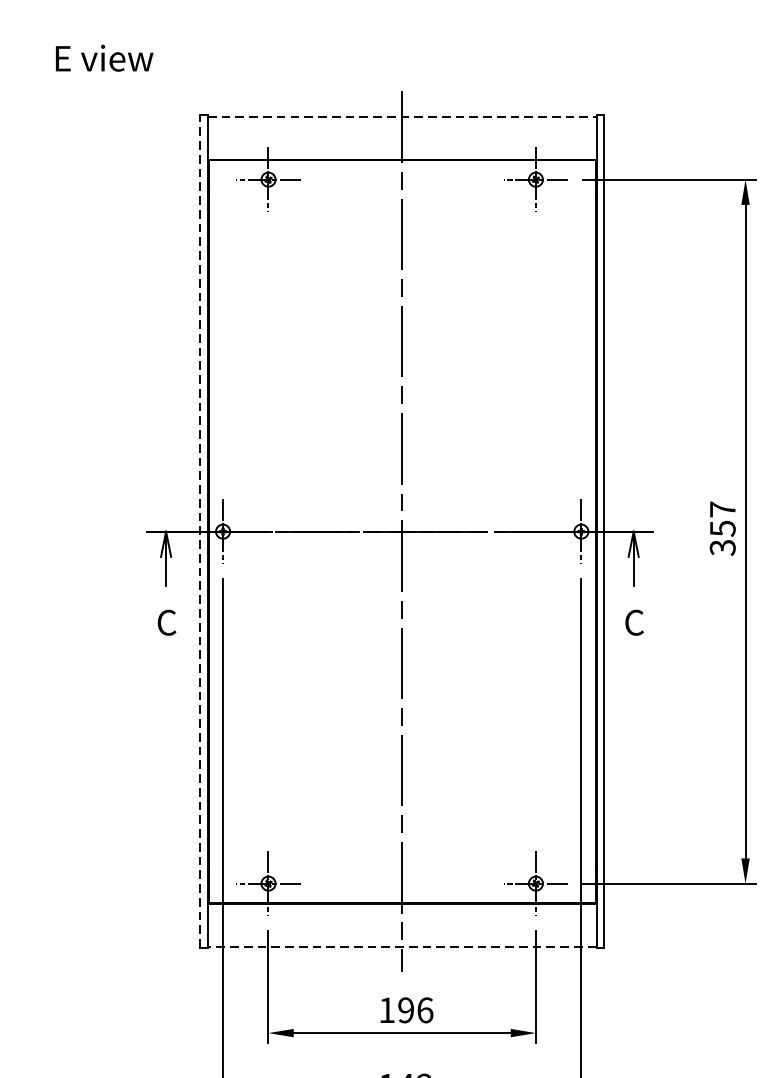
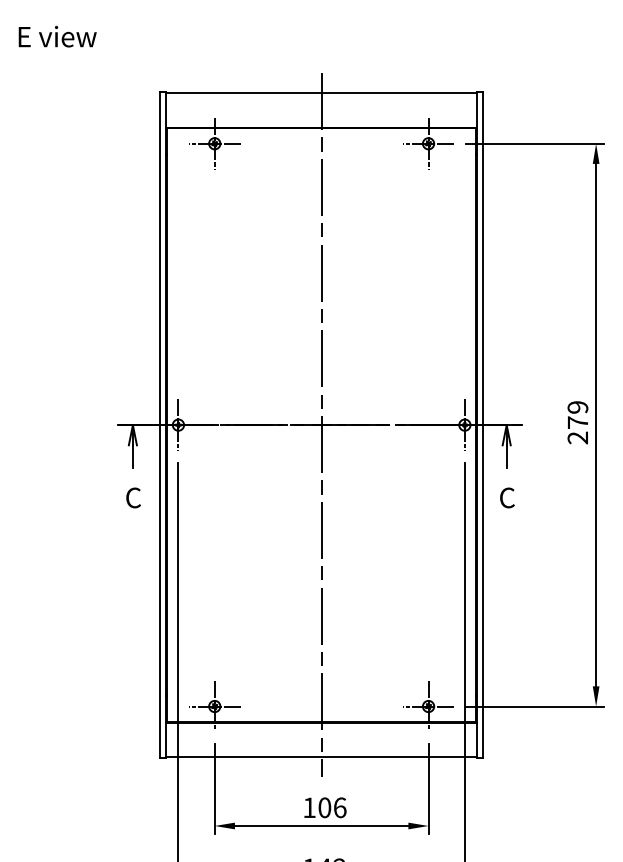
text: (104, 58) -> (57, 36), moved
line: (403, 116) -> (322, 93), dashed -> solid
text: (722, 528) -> (577, 422), 357 -> 279
line: (200, 532) -> (160, 425), dashed -> solid
line: (402, 946) -> (321, 756), dashed -> solid
text: (405, 1009) -> (324, 807), 196 -> 106

